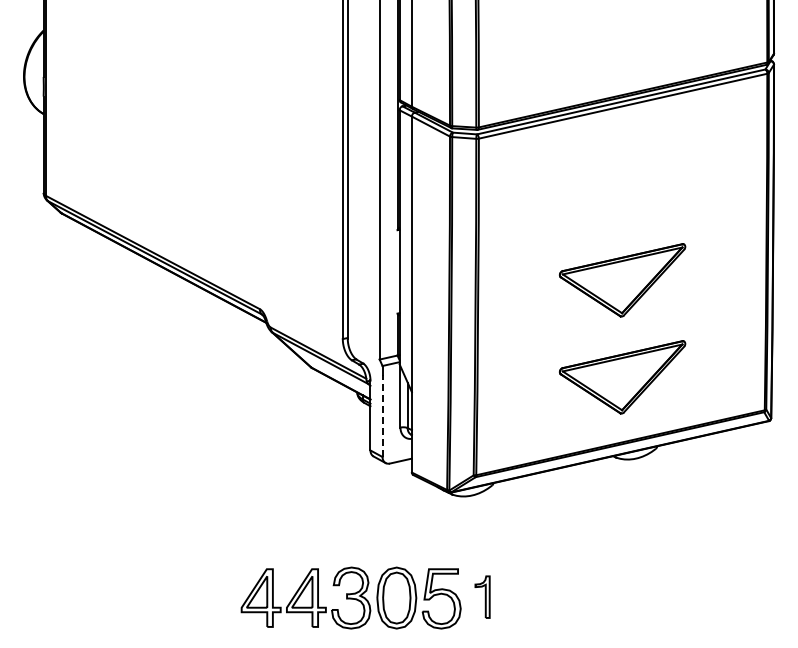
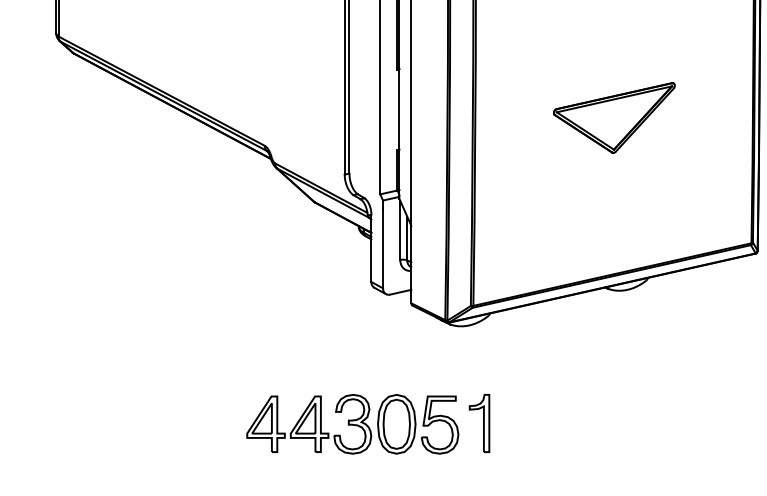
part: (622, 377) -> (614, 211), removed
line: (382, 415) -> (382, 248), dashed -> solid
part: (482, 596) -> (479, 422), size x1.43

